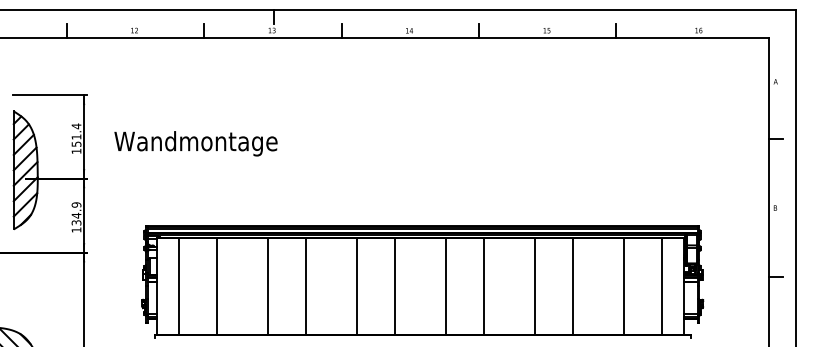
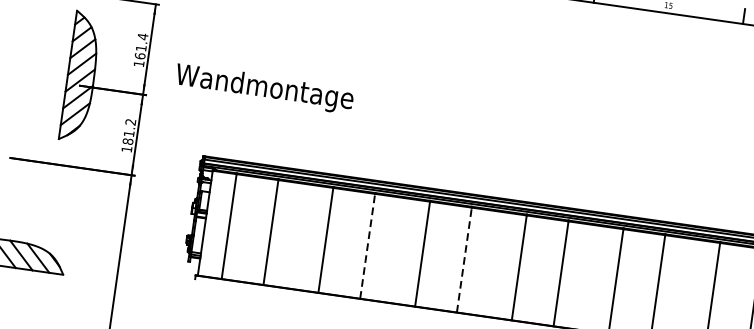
text: (76, 143) -> (140, 55), 151.4 -> 161.4
text: (195, 143) -> (264, 88), moved
text: (76, 213) -> (129, 131), 134.9 -> 181.2
line: (306, 286) -> (367, 246), solid -> dashed
line: (395, 286) -> (464, 260), solid -> dashed

